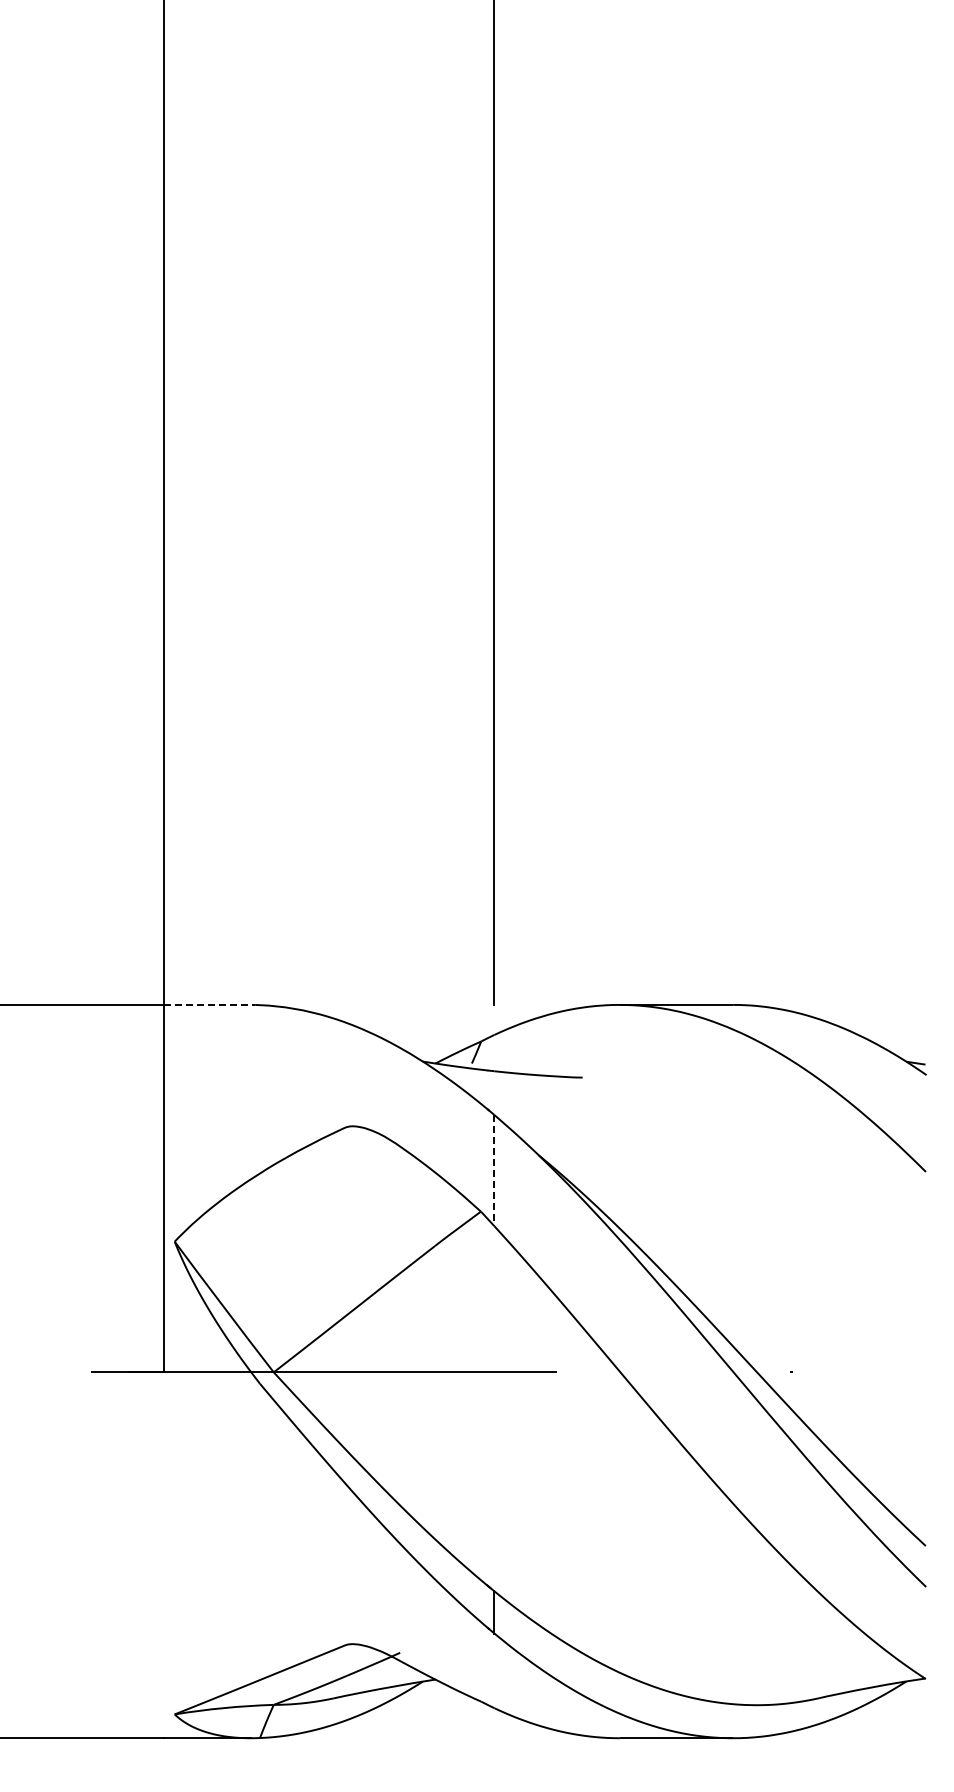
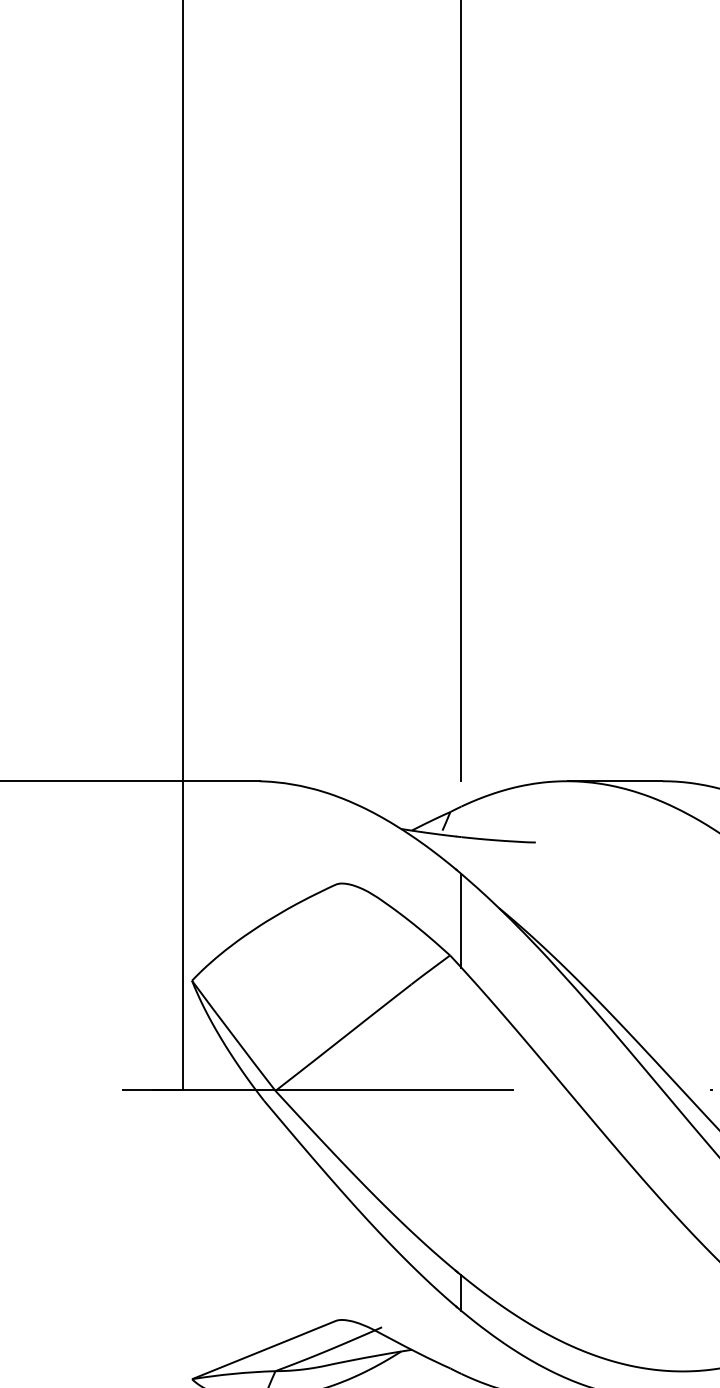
line: (210, 1004) -> (222, 780), dashed -> solid
line: (494, 1170) -> (461, 920), dashed -> solid

